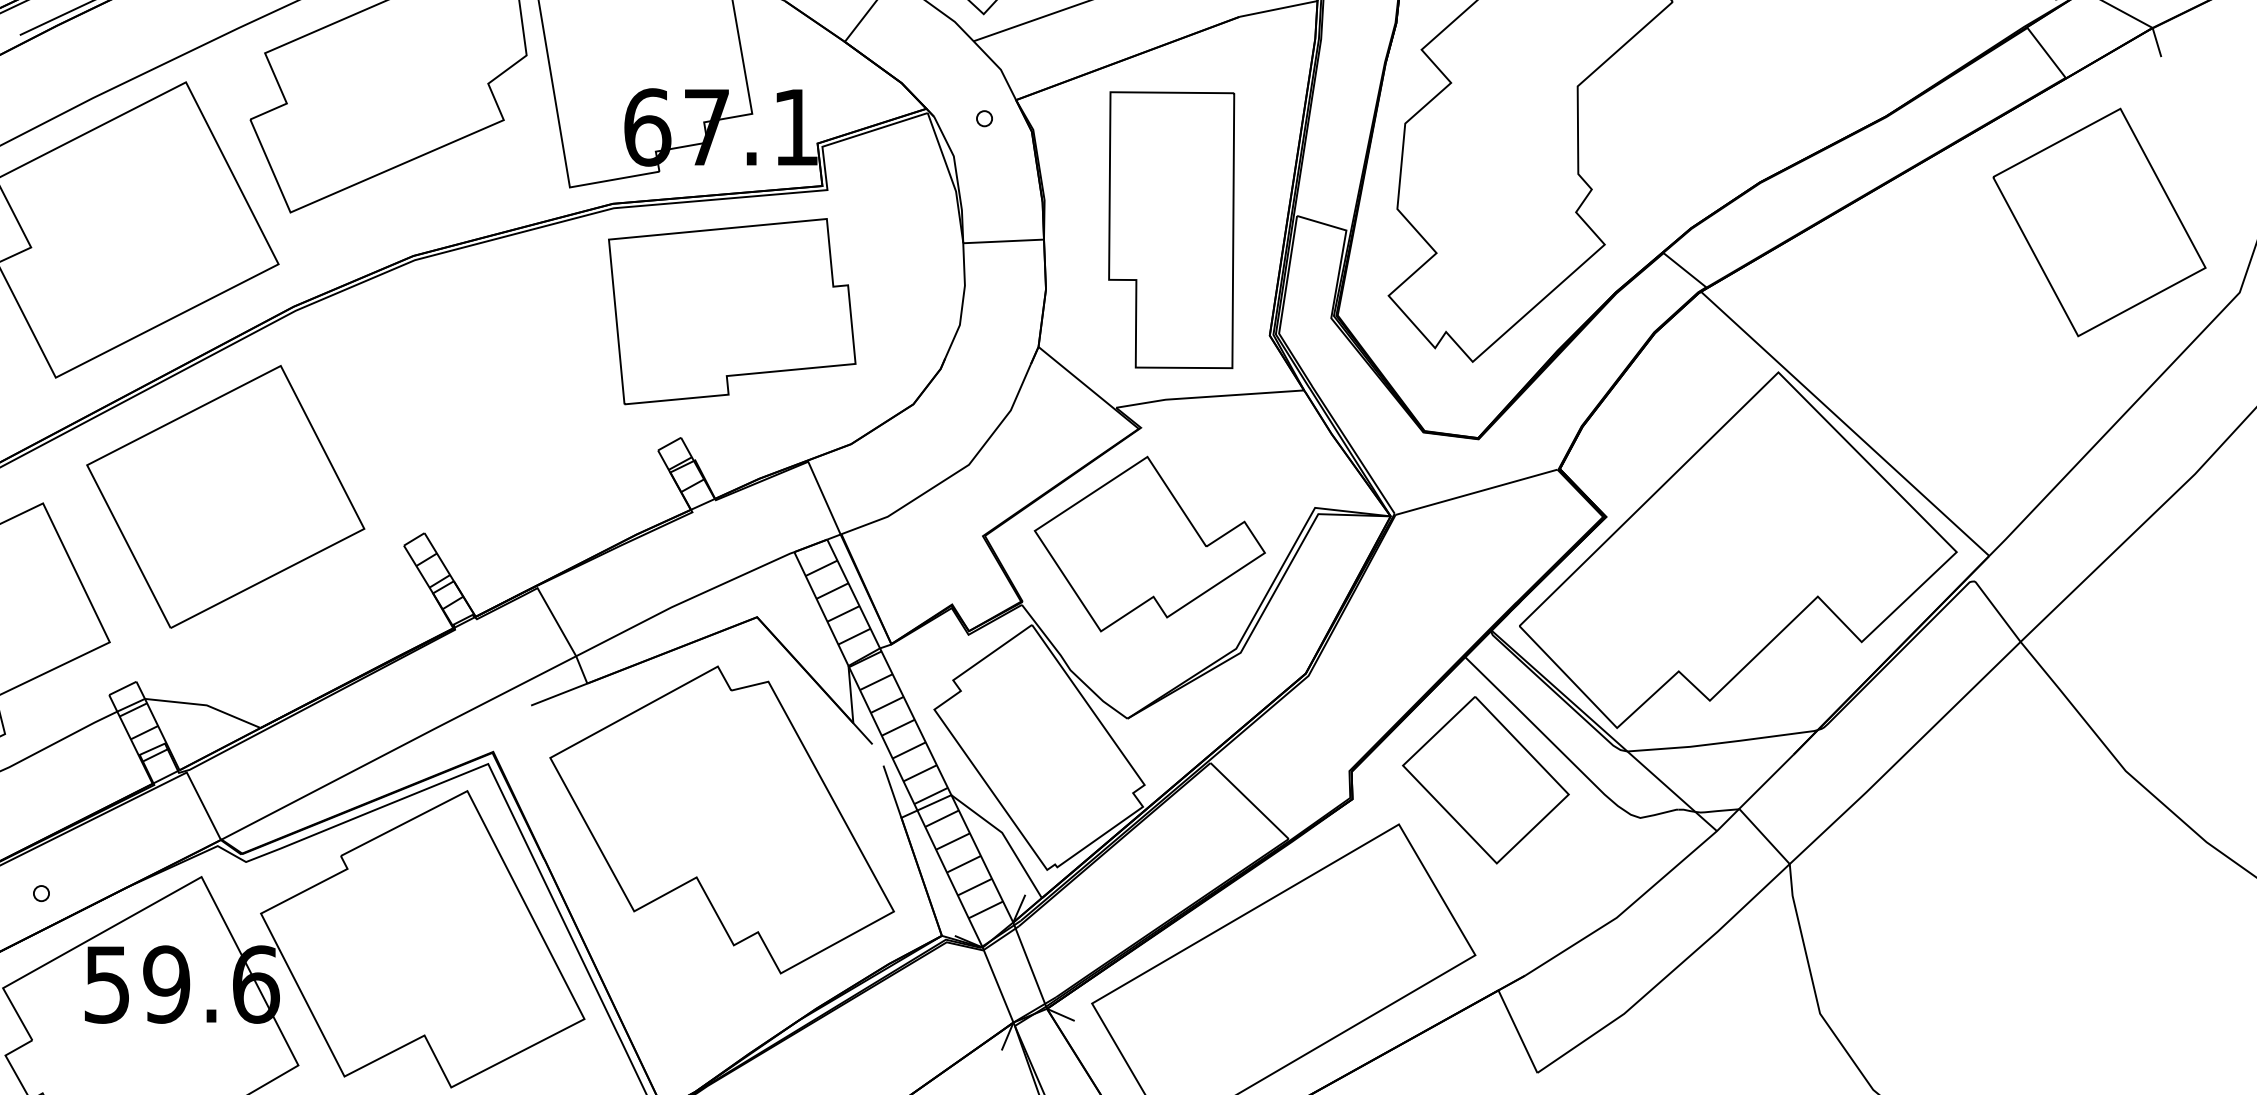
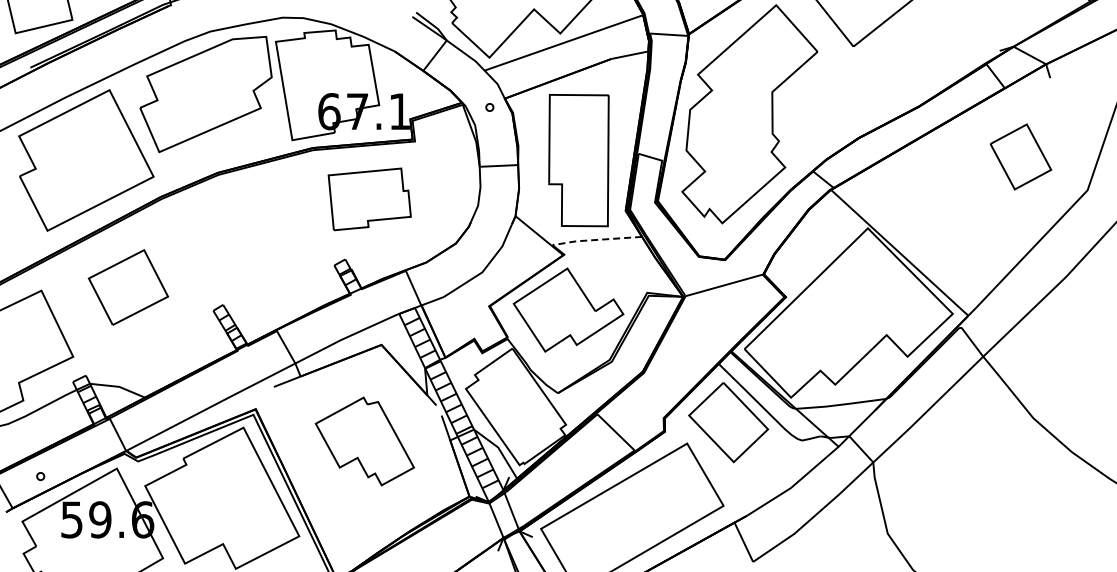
part: (2098, 221) -> (1020, 156), size x0.6
part: (731, 311) -> (369, 199), size x0.7
line: (1208, 395) -> (596, 239), solid -> dashed
part: (225, 496) -> (128, 287), size x0.6
part: (721, 820) -> (364, 441), size x0.6

